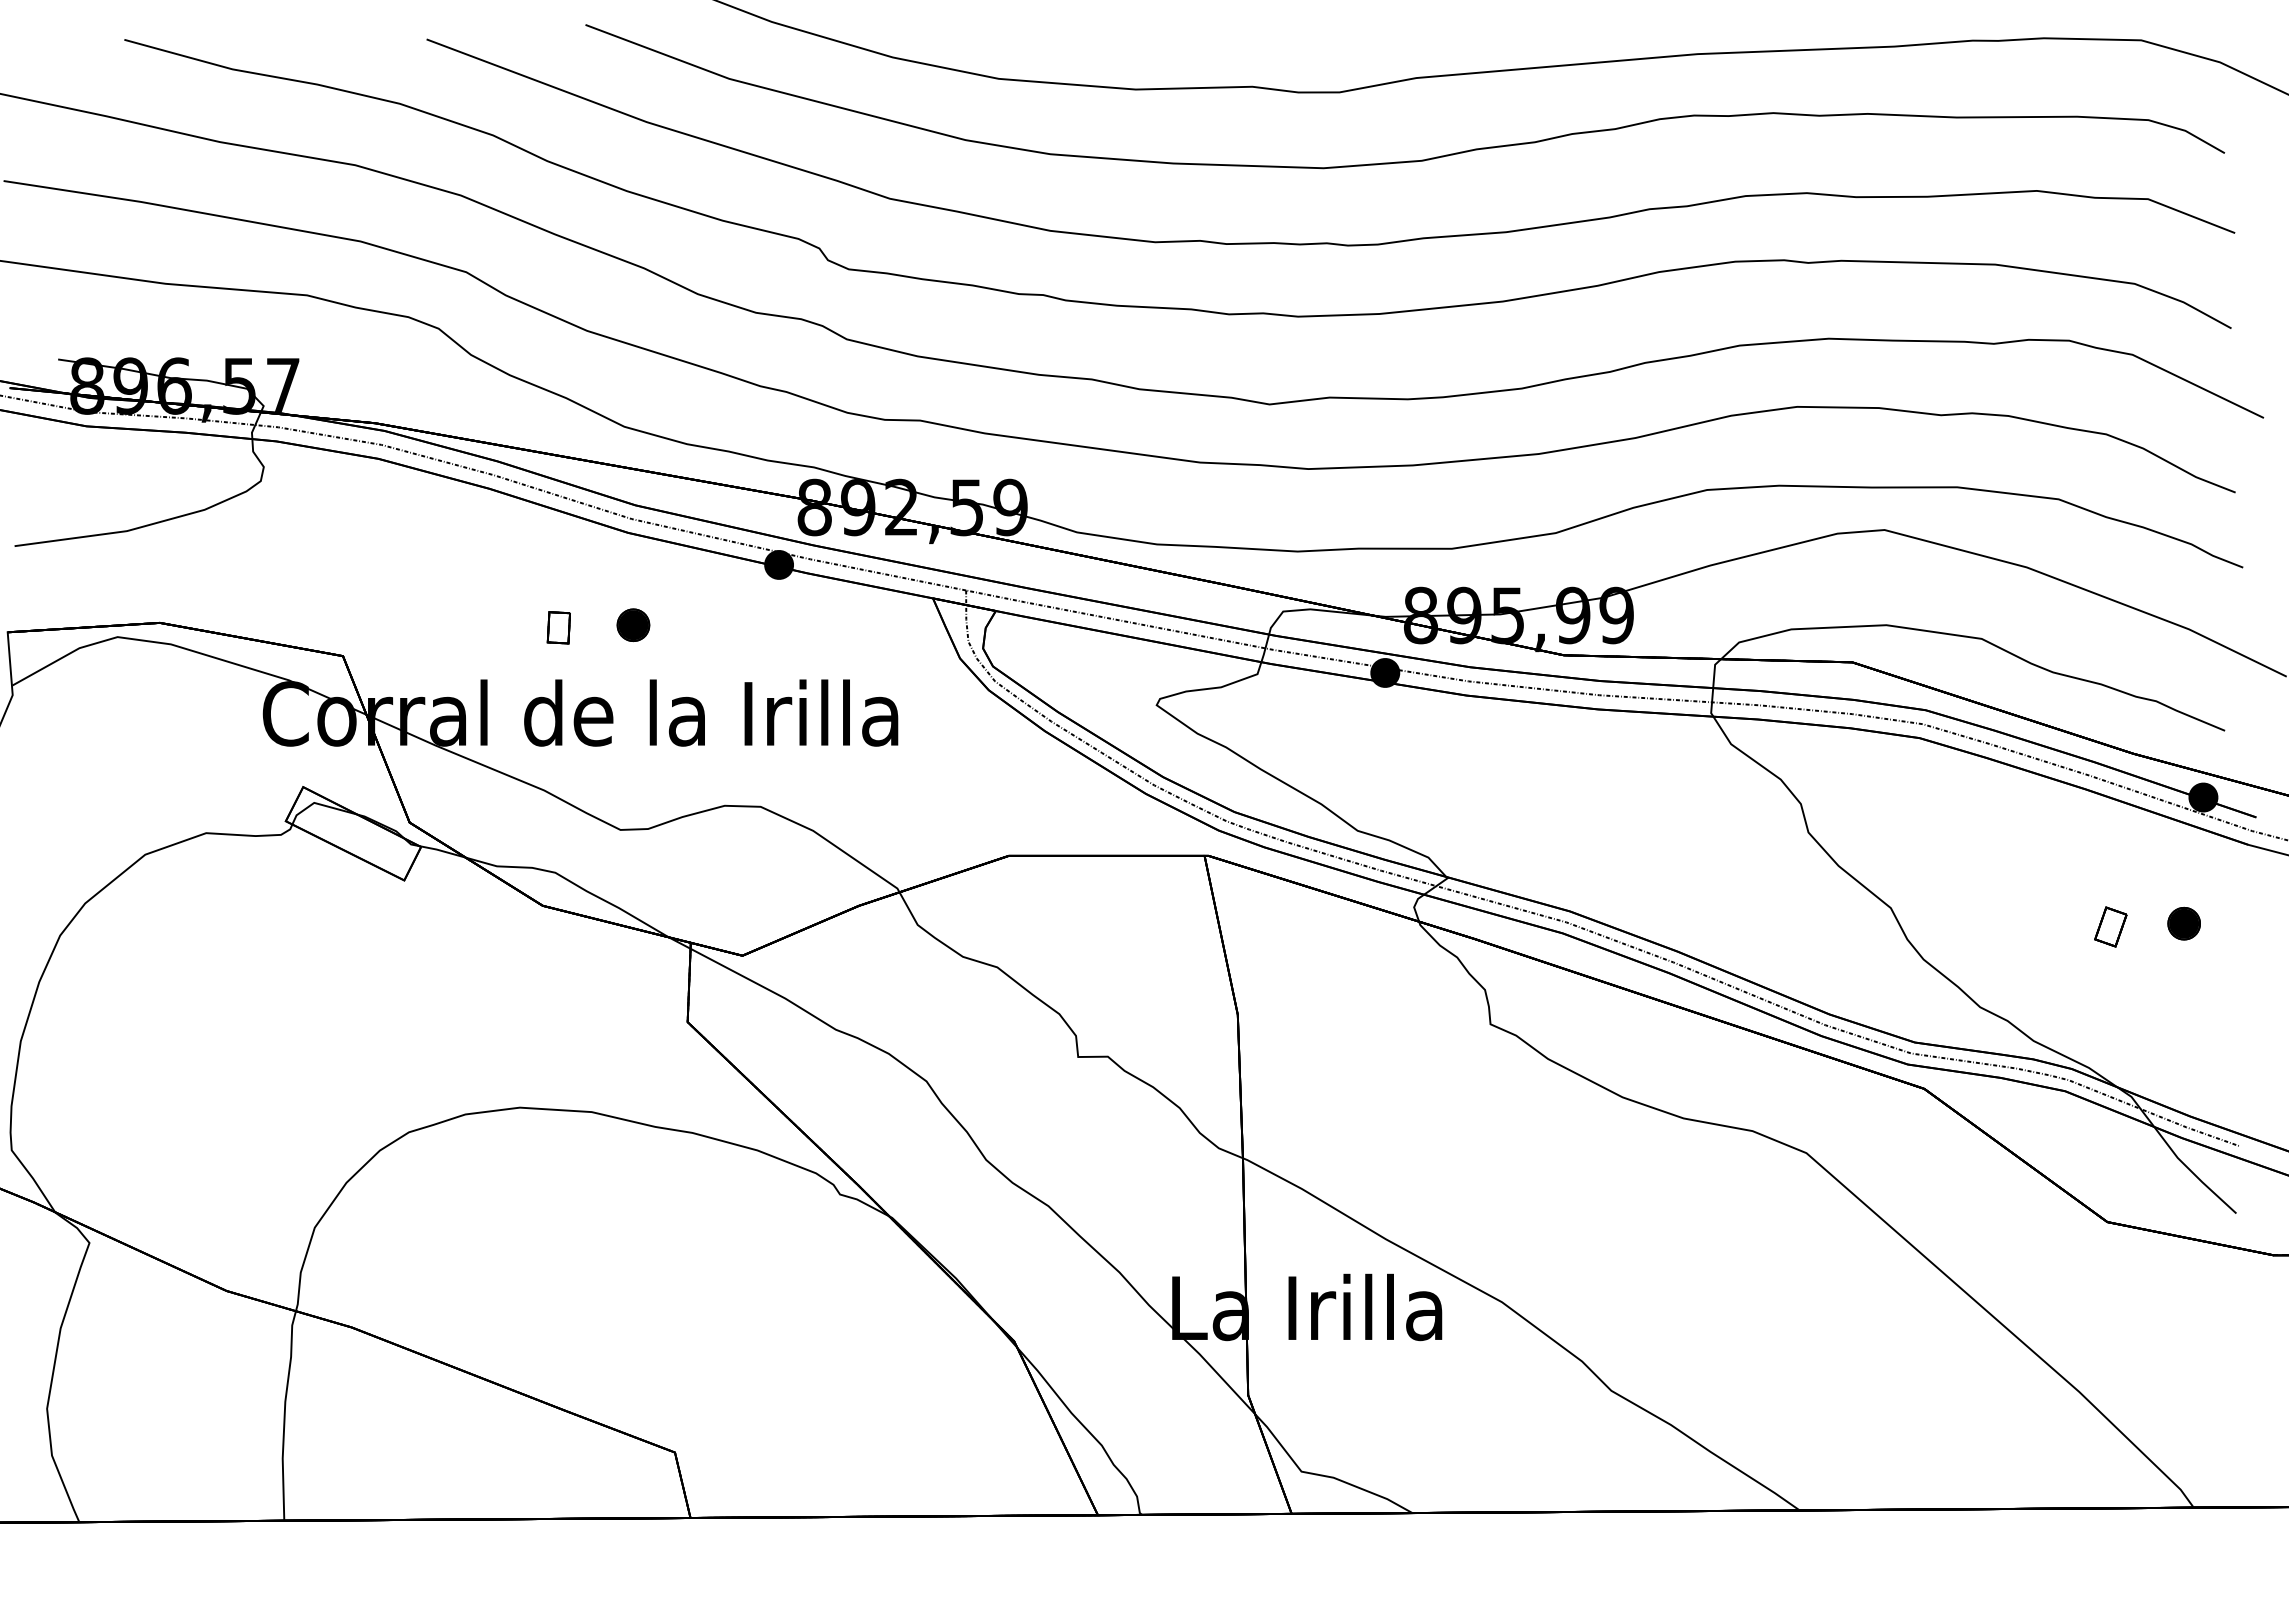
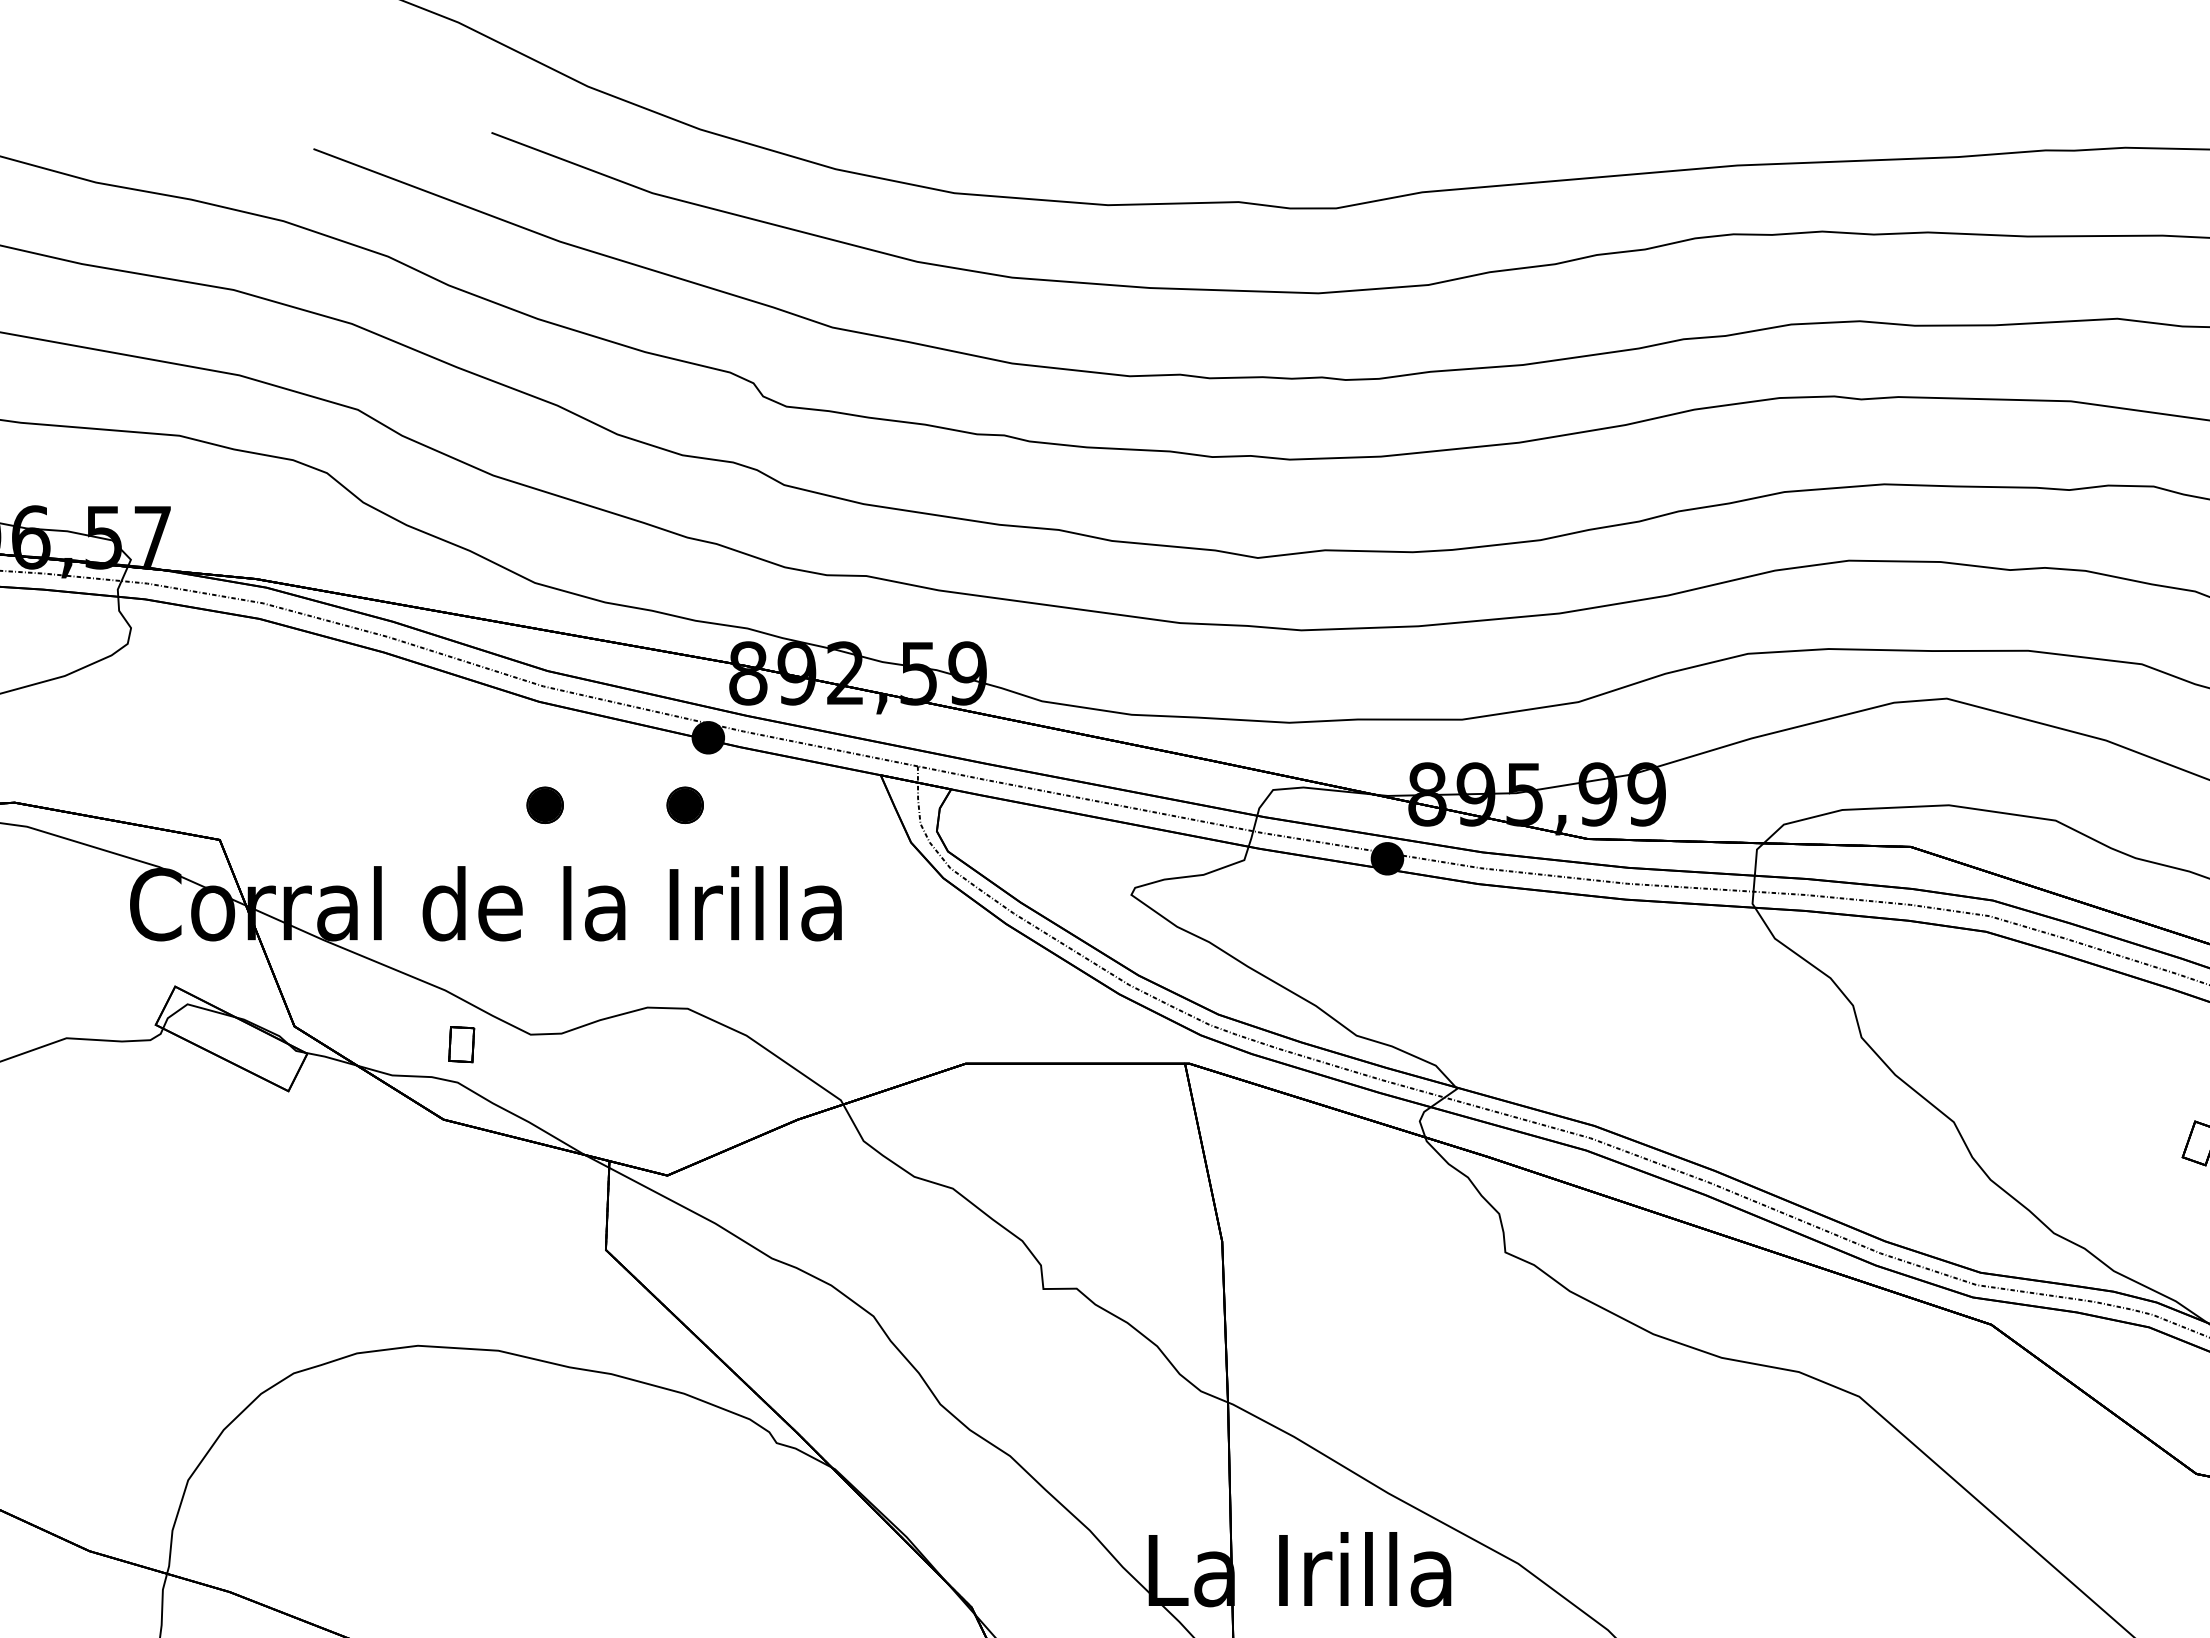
part: (758, 625) -> (685, 805), added
part: (558, 627) -> (461, 1044), moved

